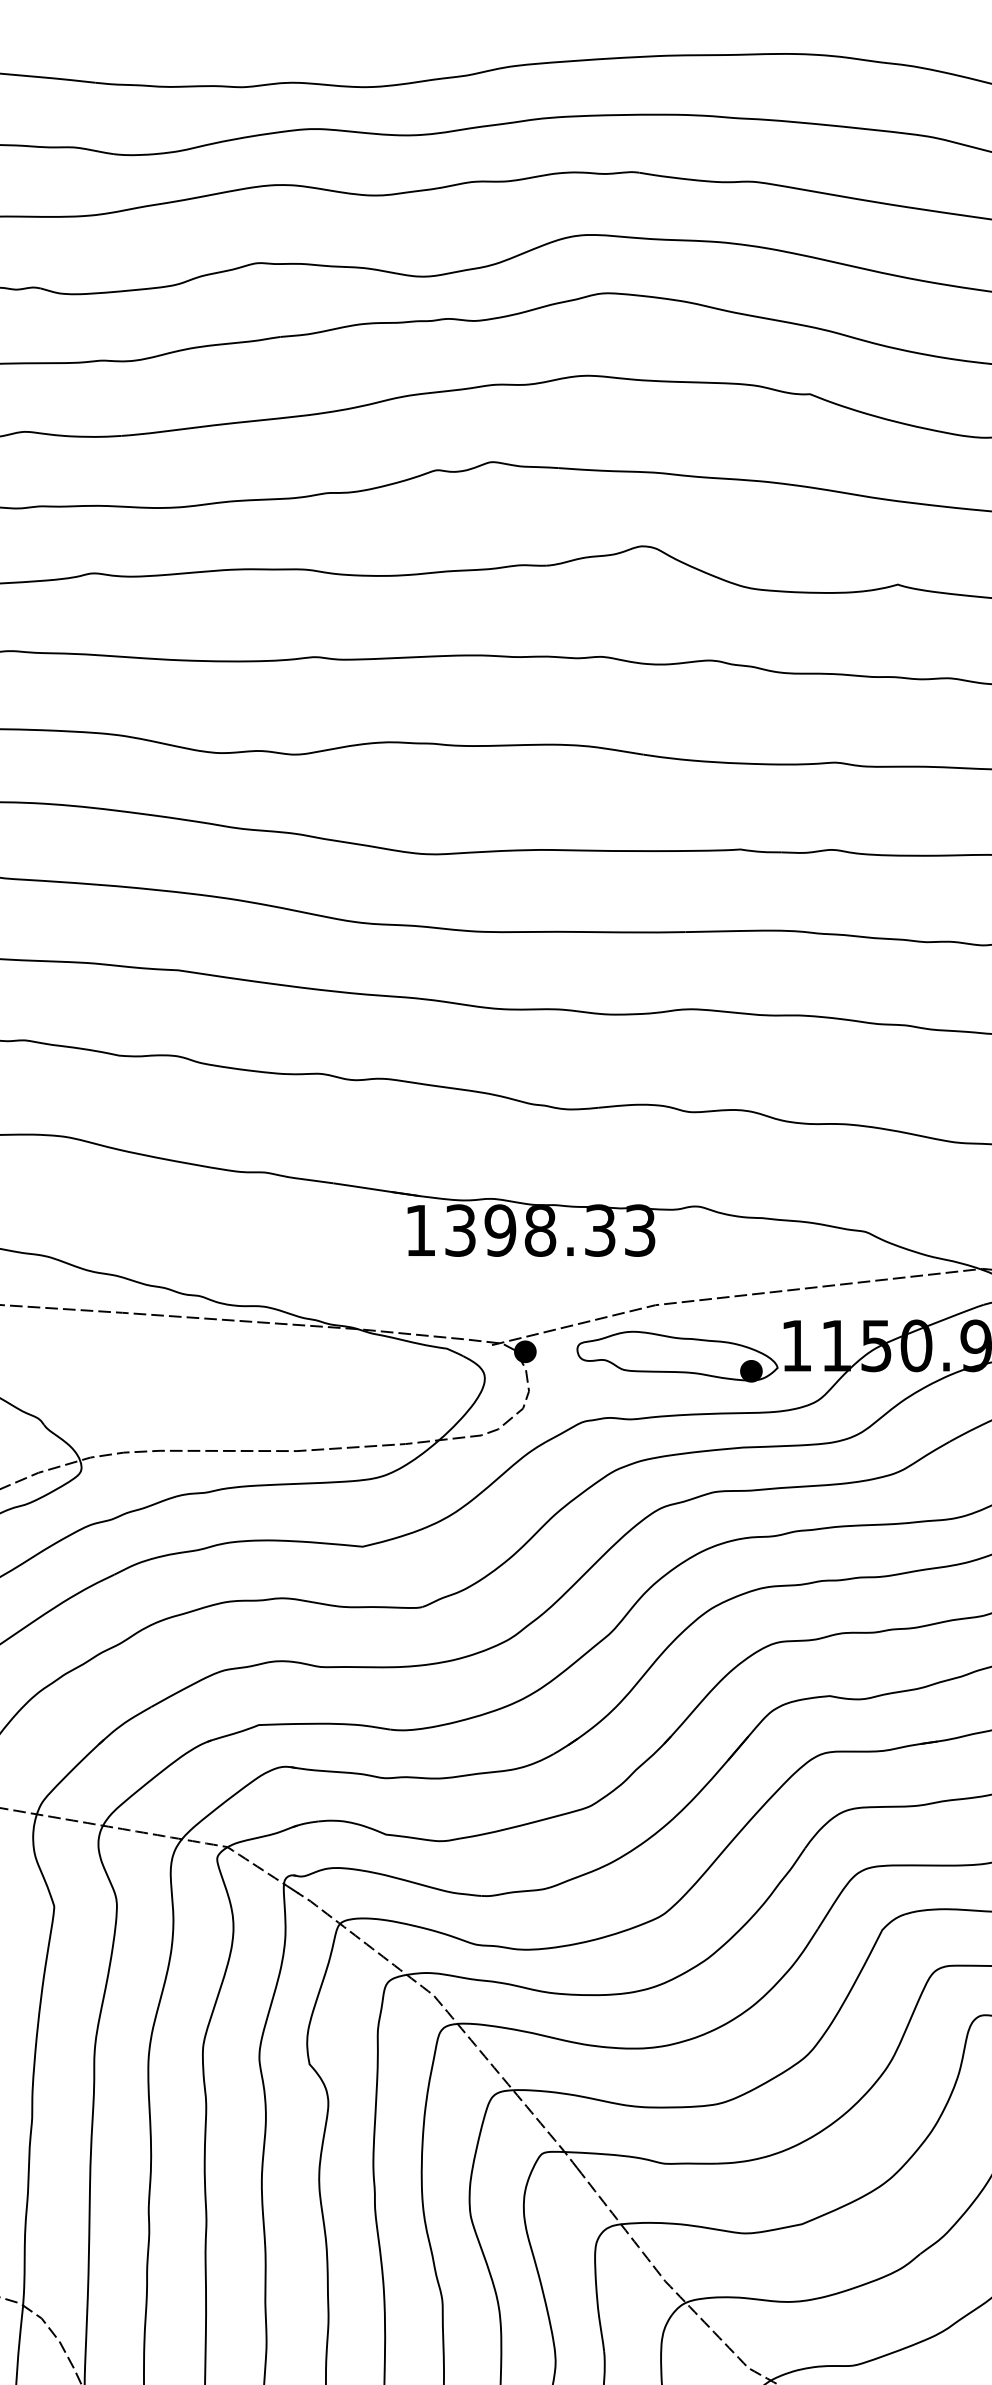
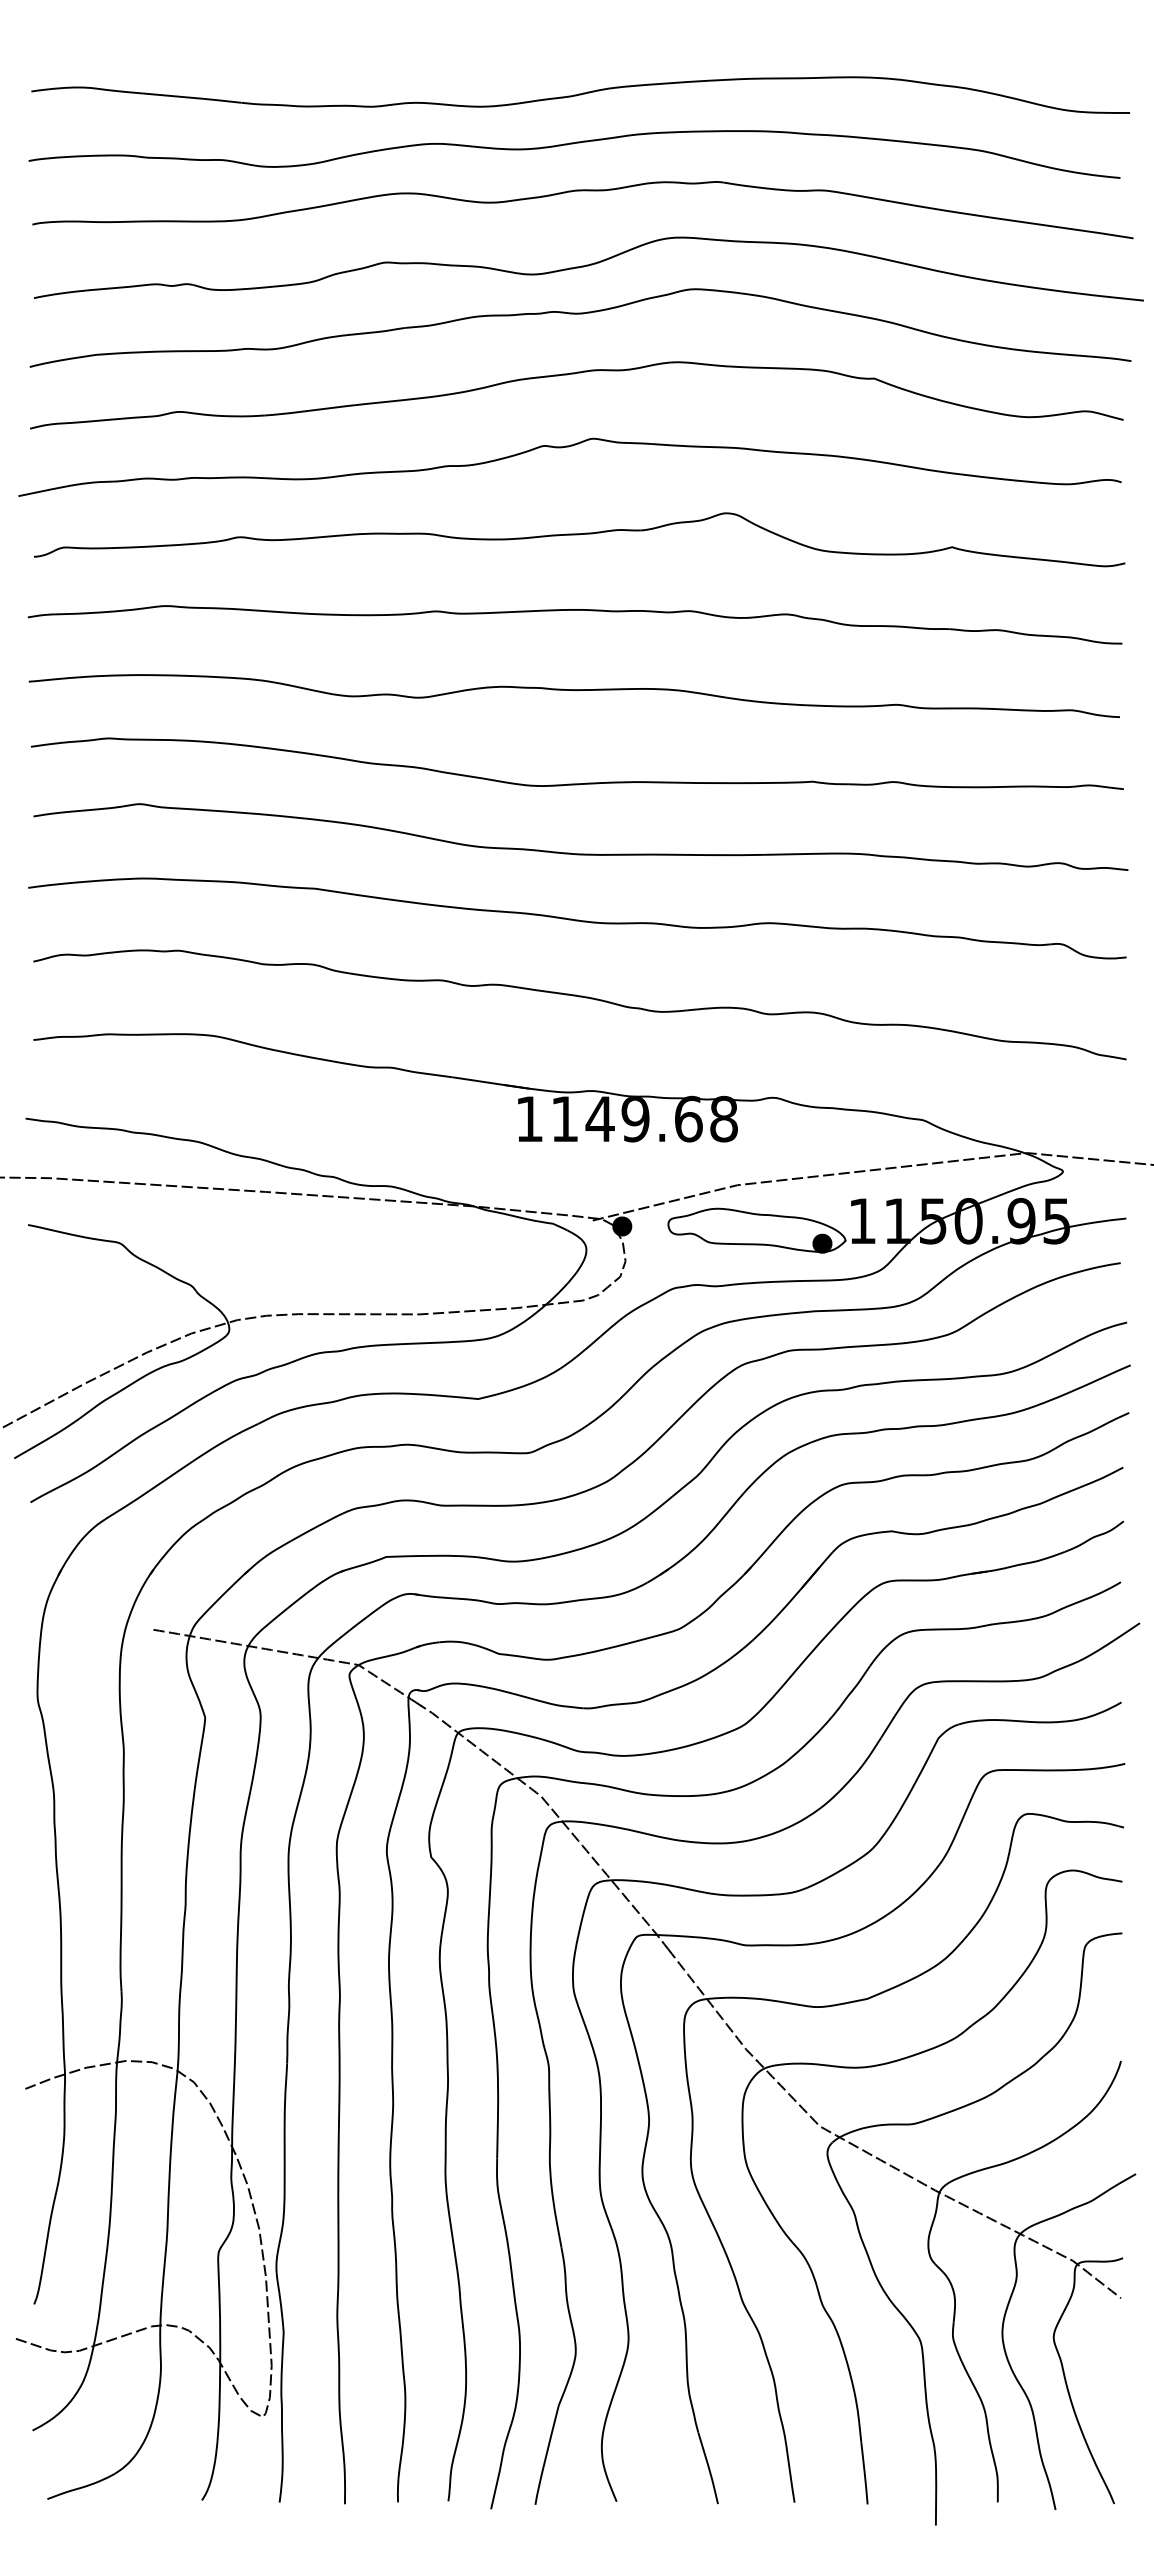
text: (550, 1229) -> (644, 1118), 1398.33 -> 1149.68

